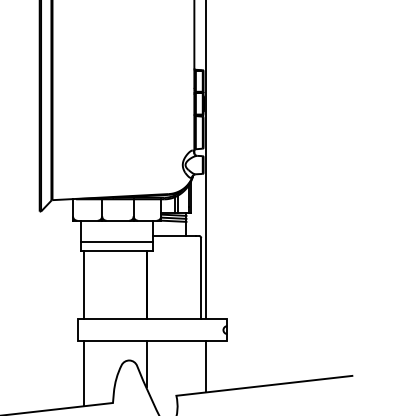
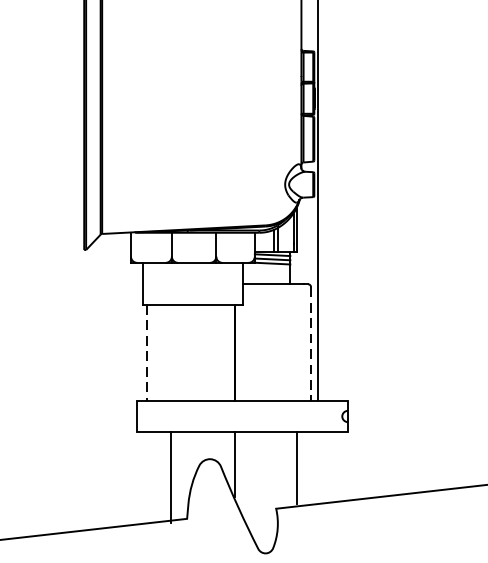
line: (116, 242) -> (192, 293), removed
line: (201, 278) -> (311, 344), solid -> dashed
line: (84, 285) -> (147, 353), solid -> dashed
line: (206, 366) -> (297, 467), moved
line: (84, 373) -> (170, 477), moved

